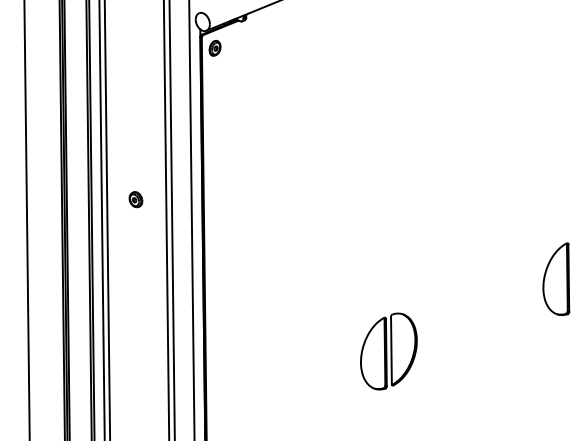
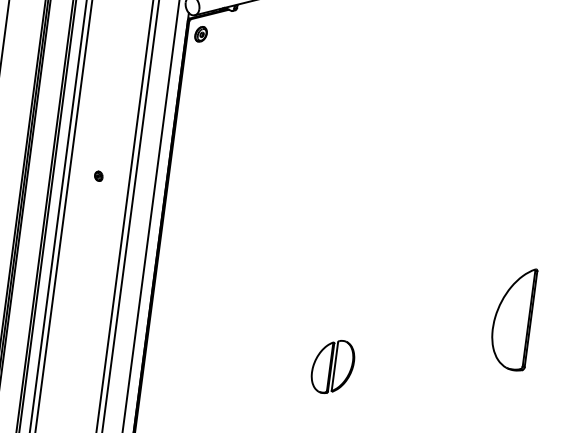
part: (135, 199) -> (98, 175), size x0.6
part: (556, 278) -> (513, 317), size x1.4
part: (388, 351) -> (332, 366), size x0.7

